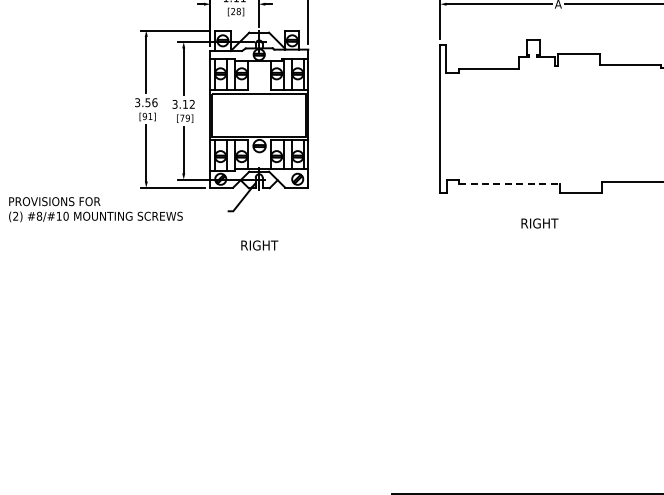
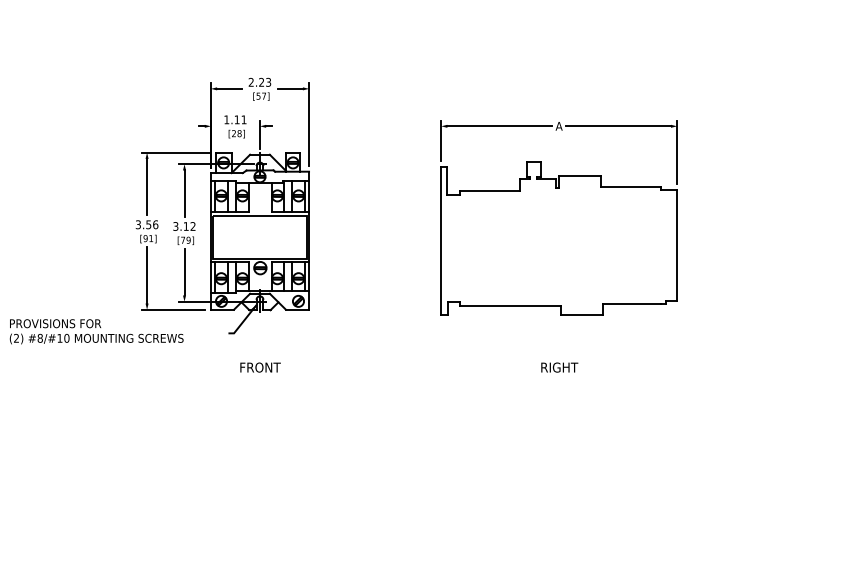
line: (509, 184) -> (510, 306), dashed -> solid
text: (539, 223) -> (559, 367), moved
text: (259, 245) -> (260, 367), RIGHT -> FRONT

